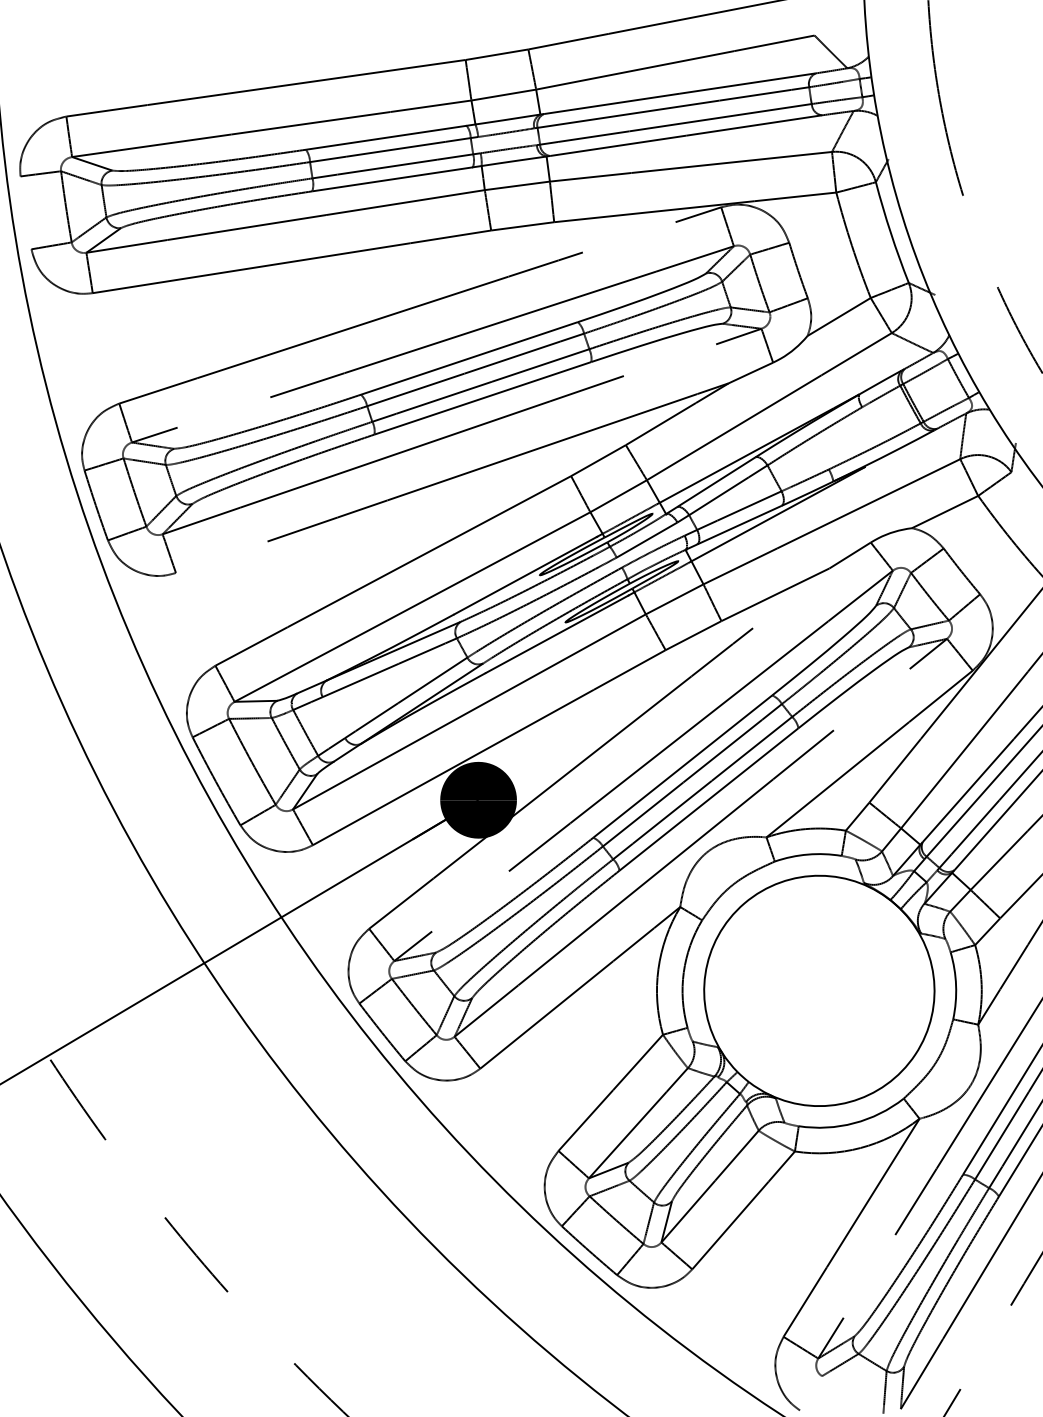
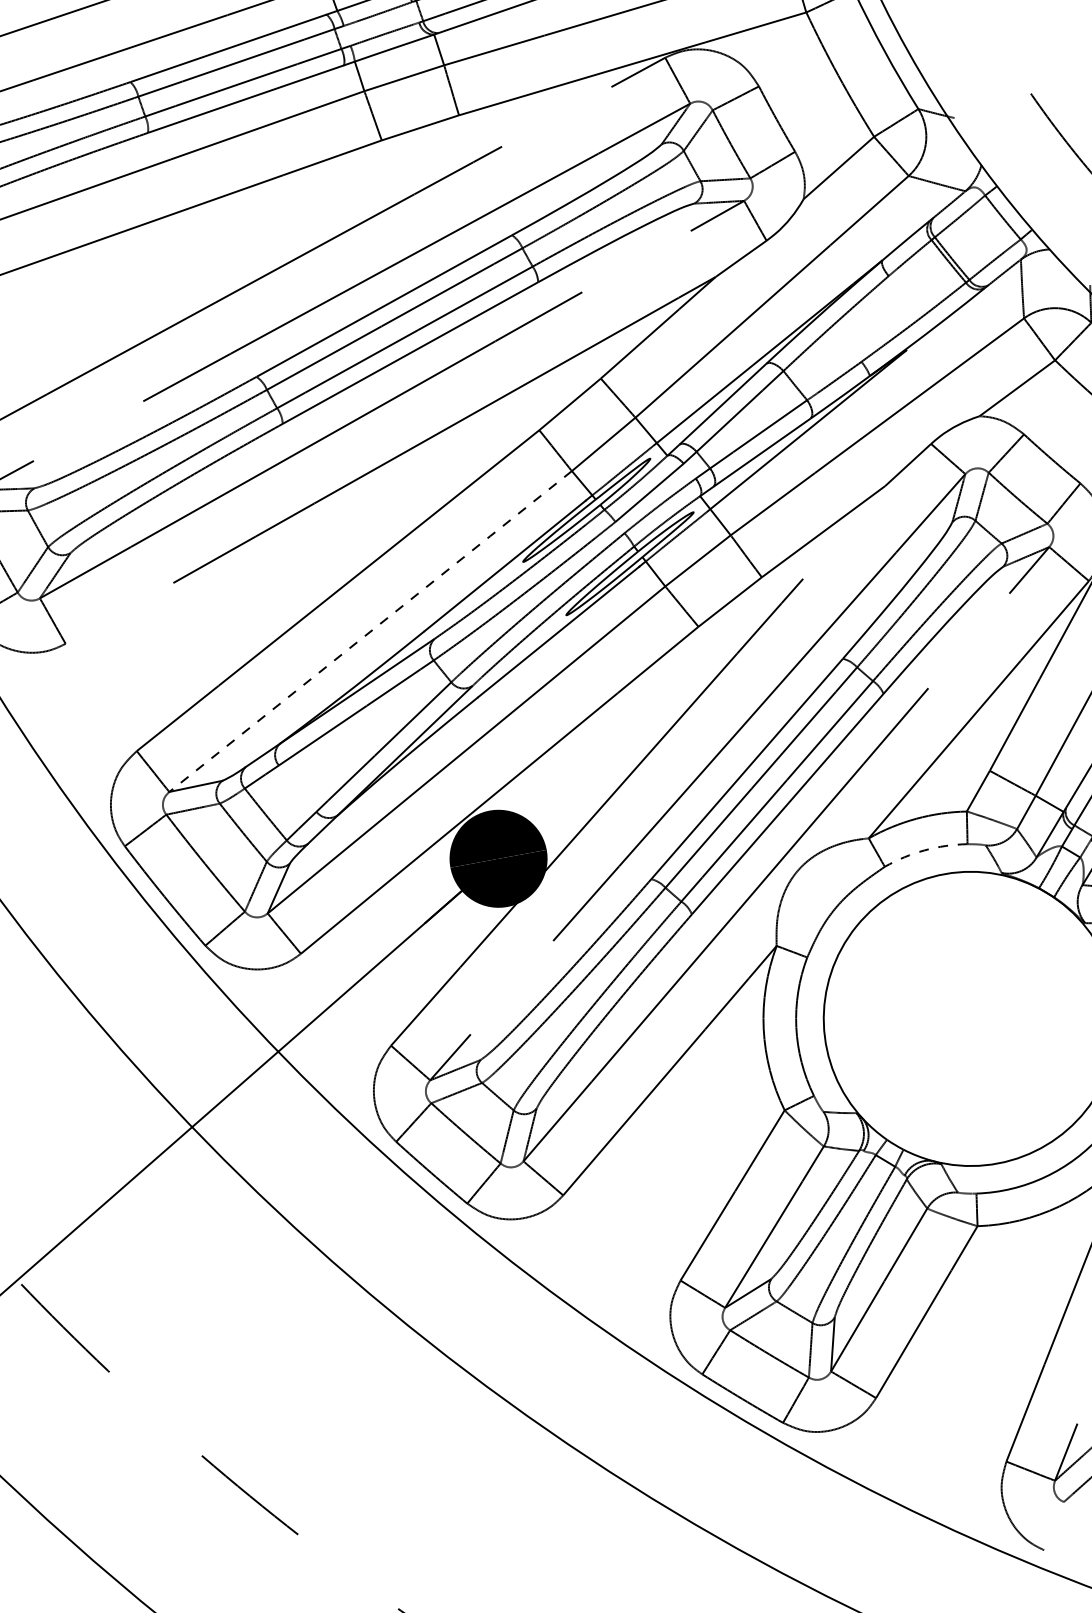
line: (412, 607) -> (370, 632), solid -> dashed
arc: (807, 854) -> (924, 850), solid -> dashed

